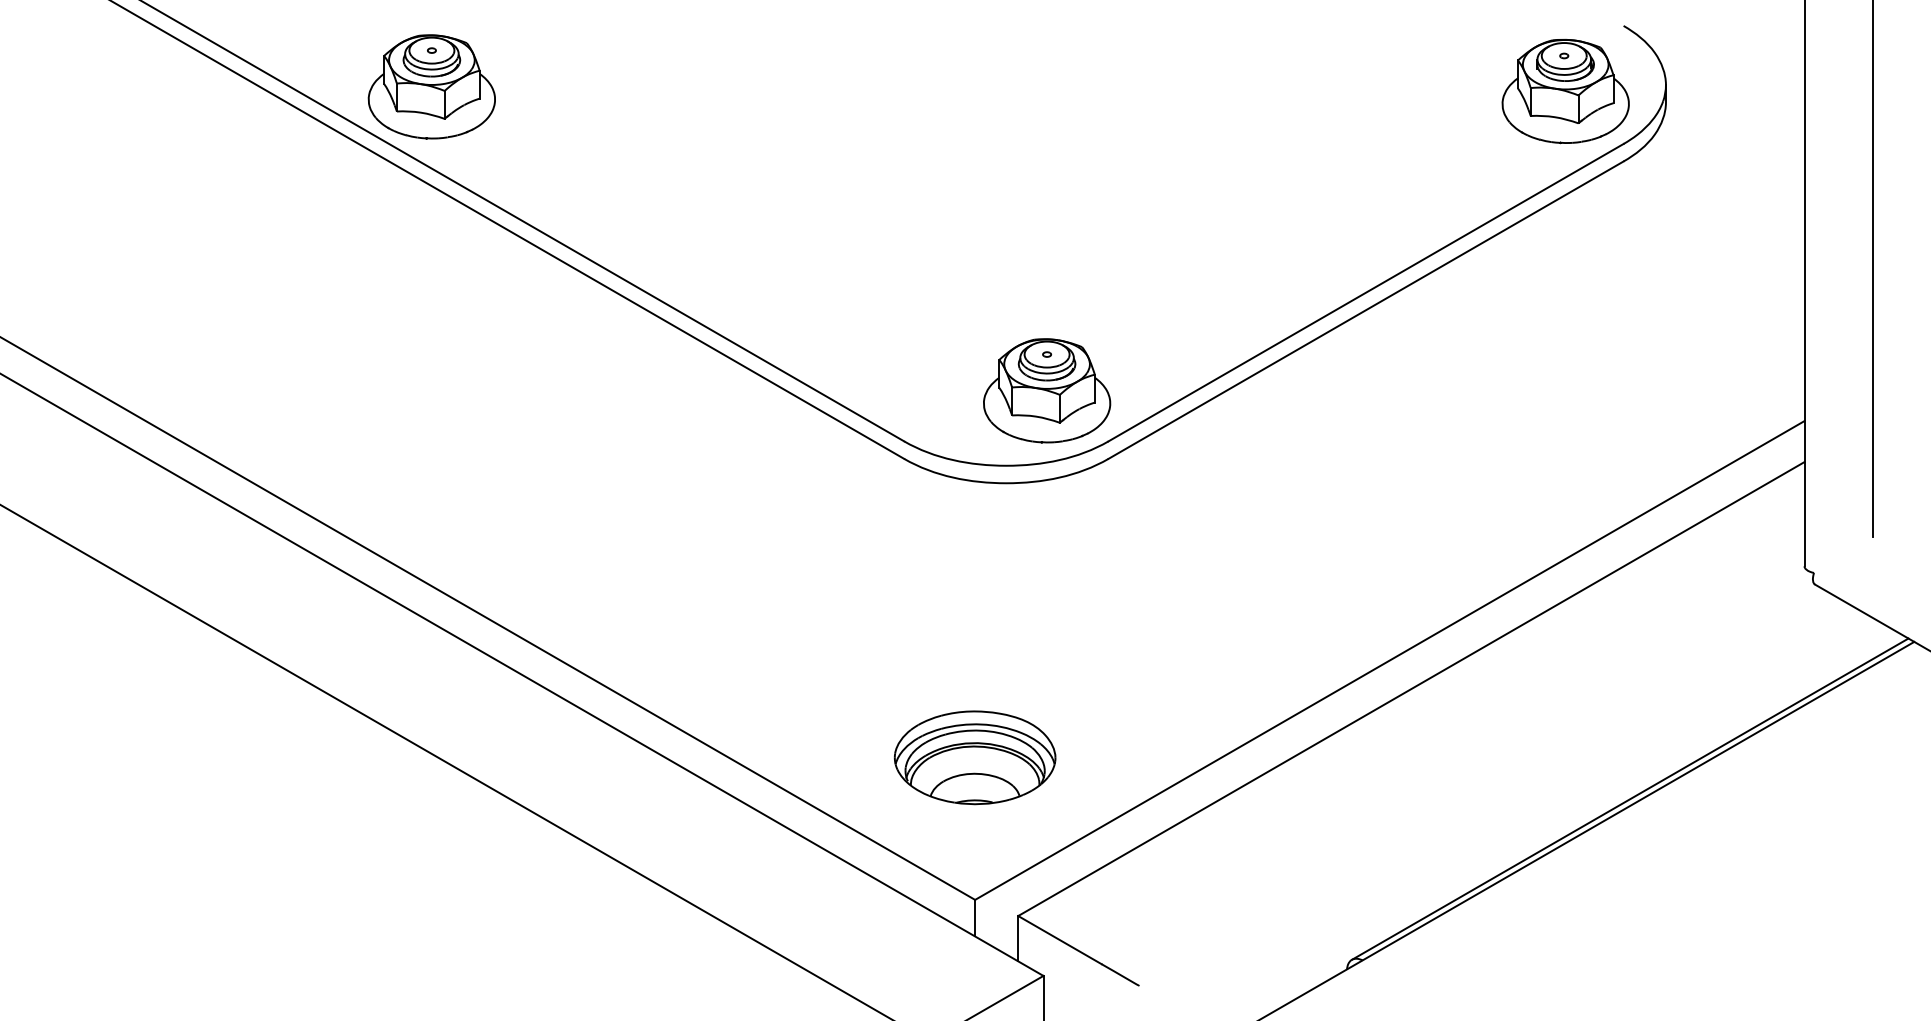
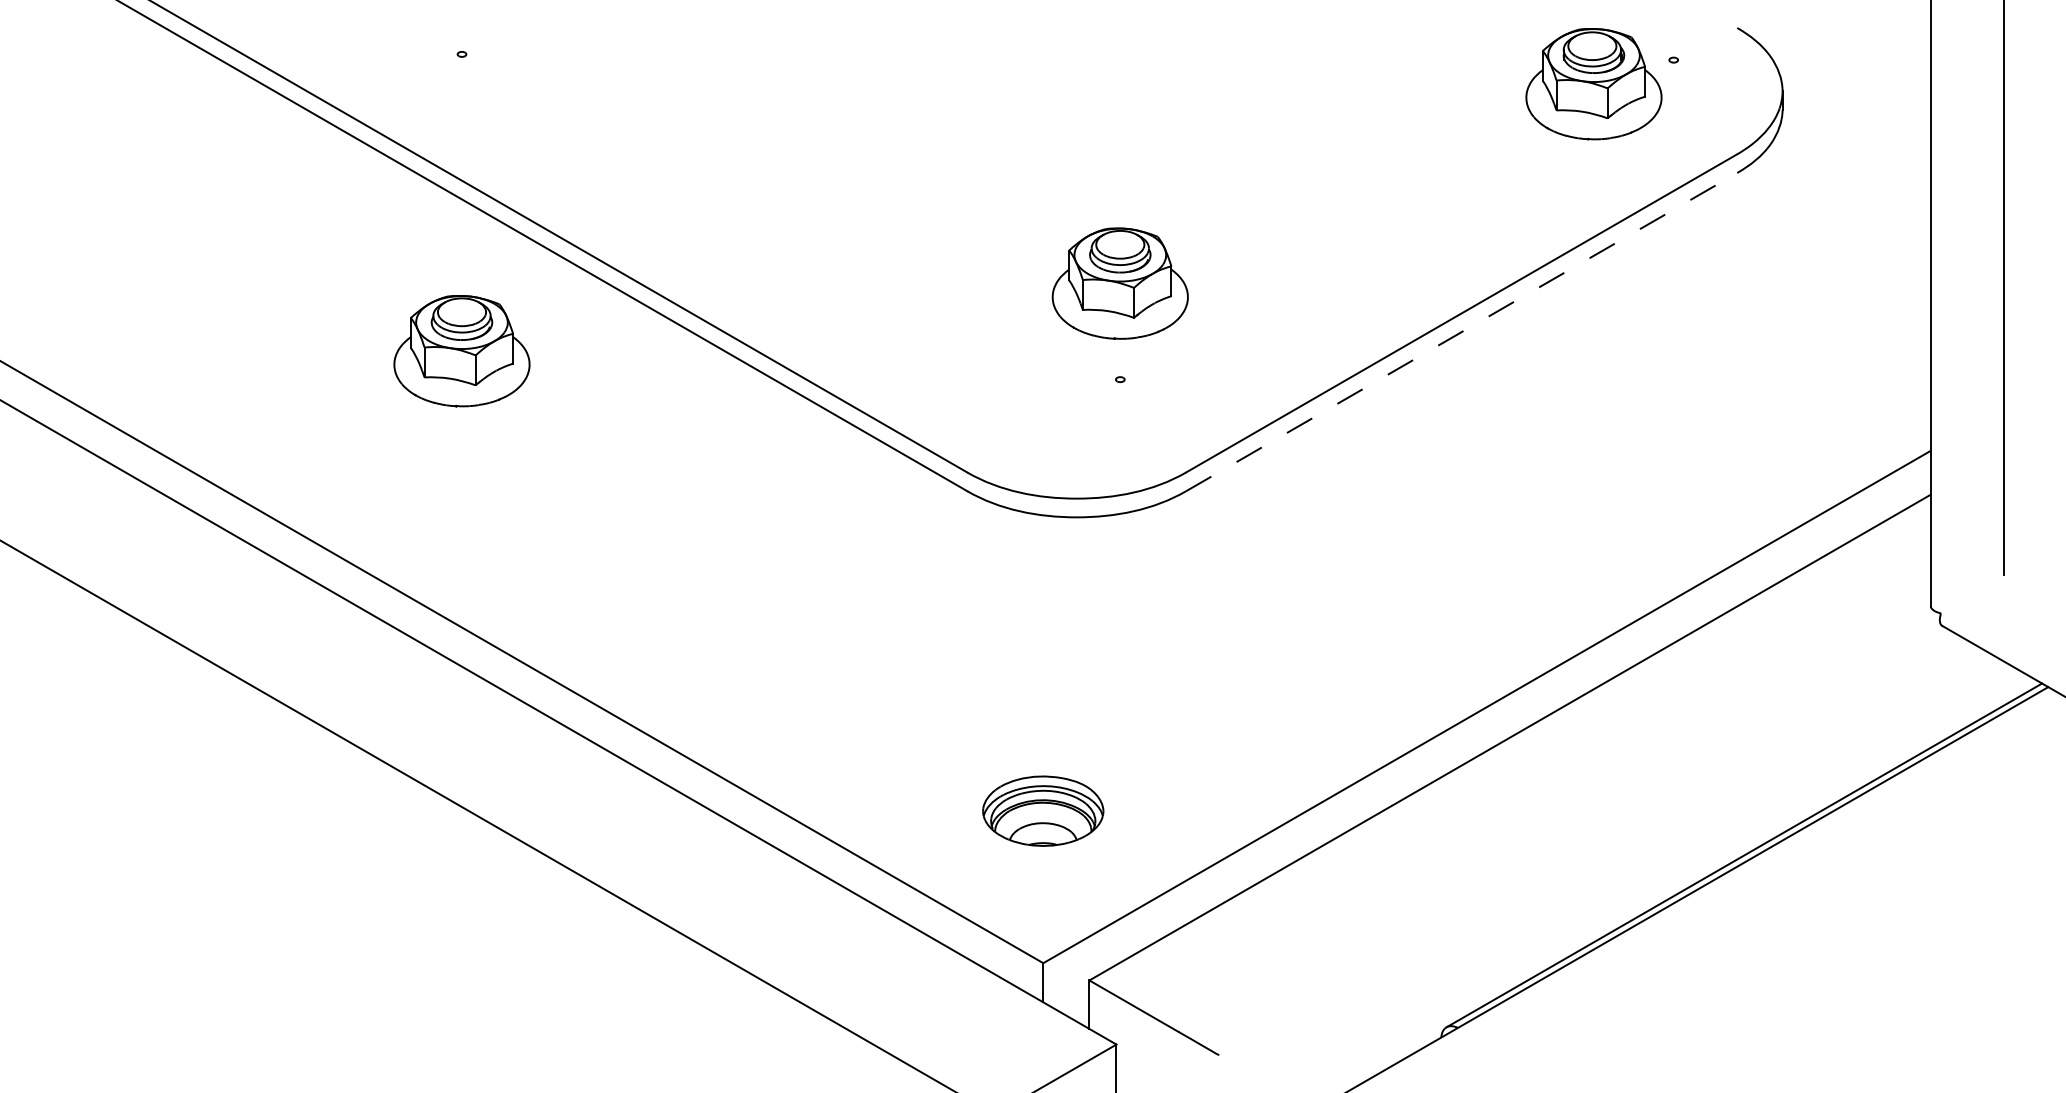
part: (431, 86) -> (461, 350), moved
part: (1565, 91) -> (1593, 84), moved
line: (1366, 309) -> (1462, 331), solid -> dashed
part: (1047, 390) -> (1120, 283), moved
part: (974, 757) -> (1042, 810), size x0.7

